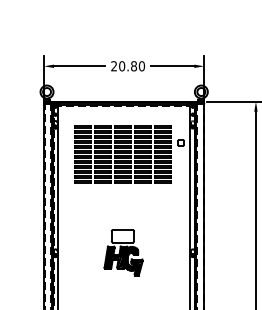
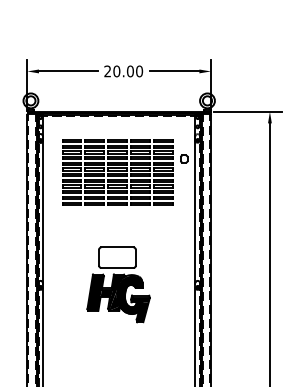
text: (133, 66) -> (129, 71), 20.80 -> 20.00
part: (123, 252) -> (118, 284), size x1.43

